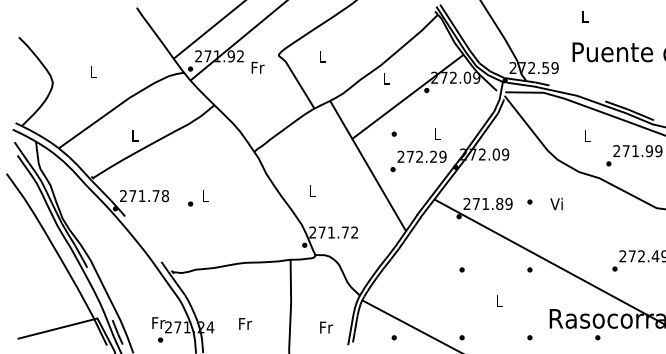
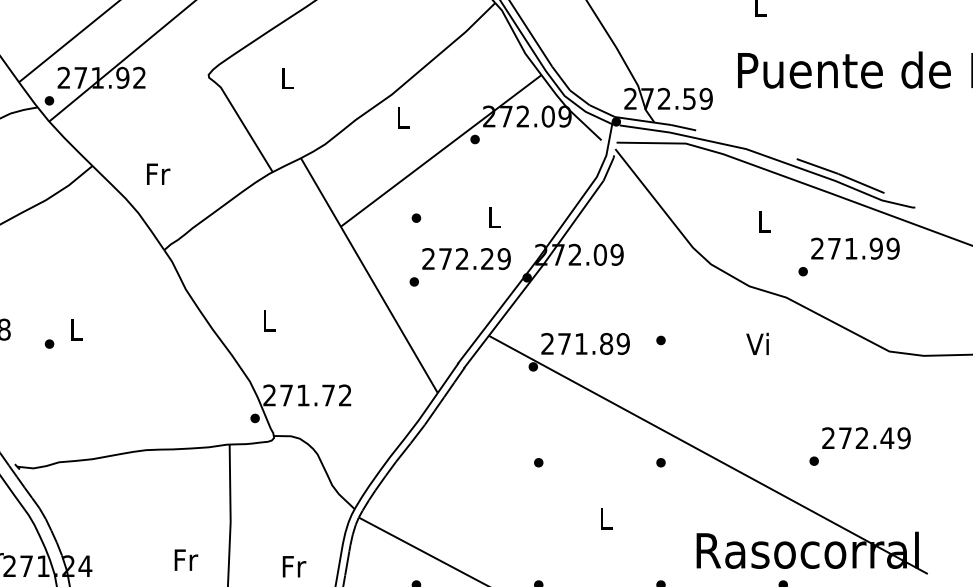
text: (257, 67) -> (157, 173), moved
text: (556, 203) -> (757, 343), moved
text: (245, 323) -> (186, 559), moved

